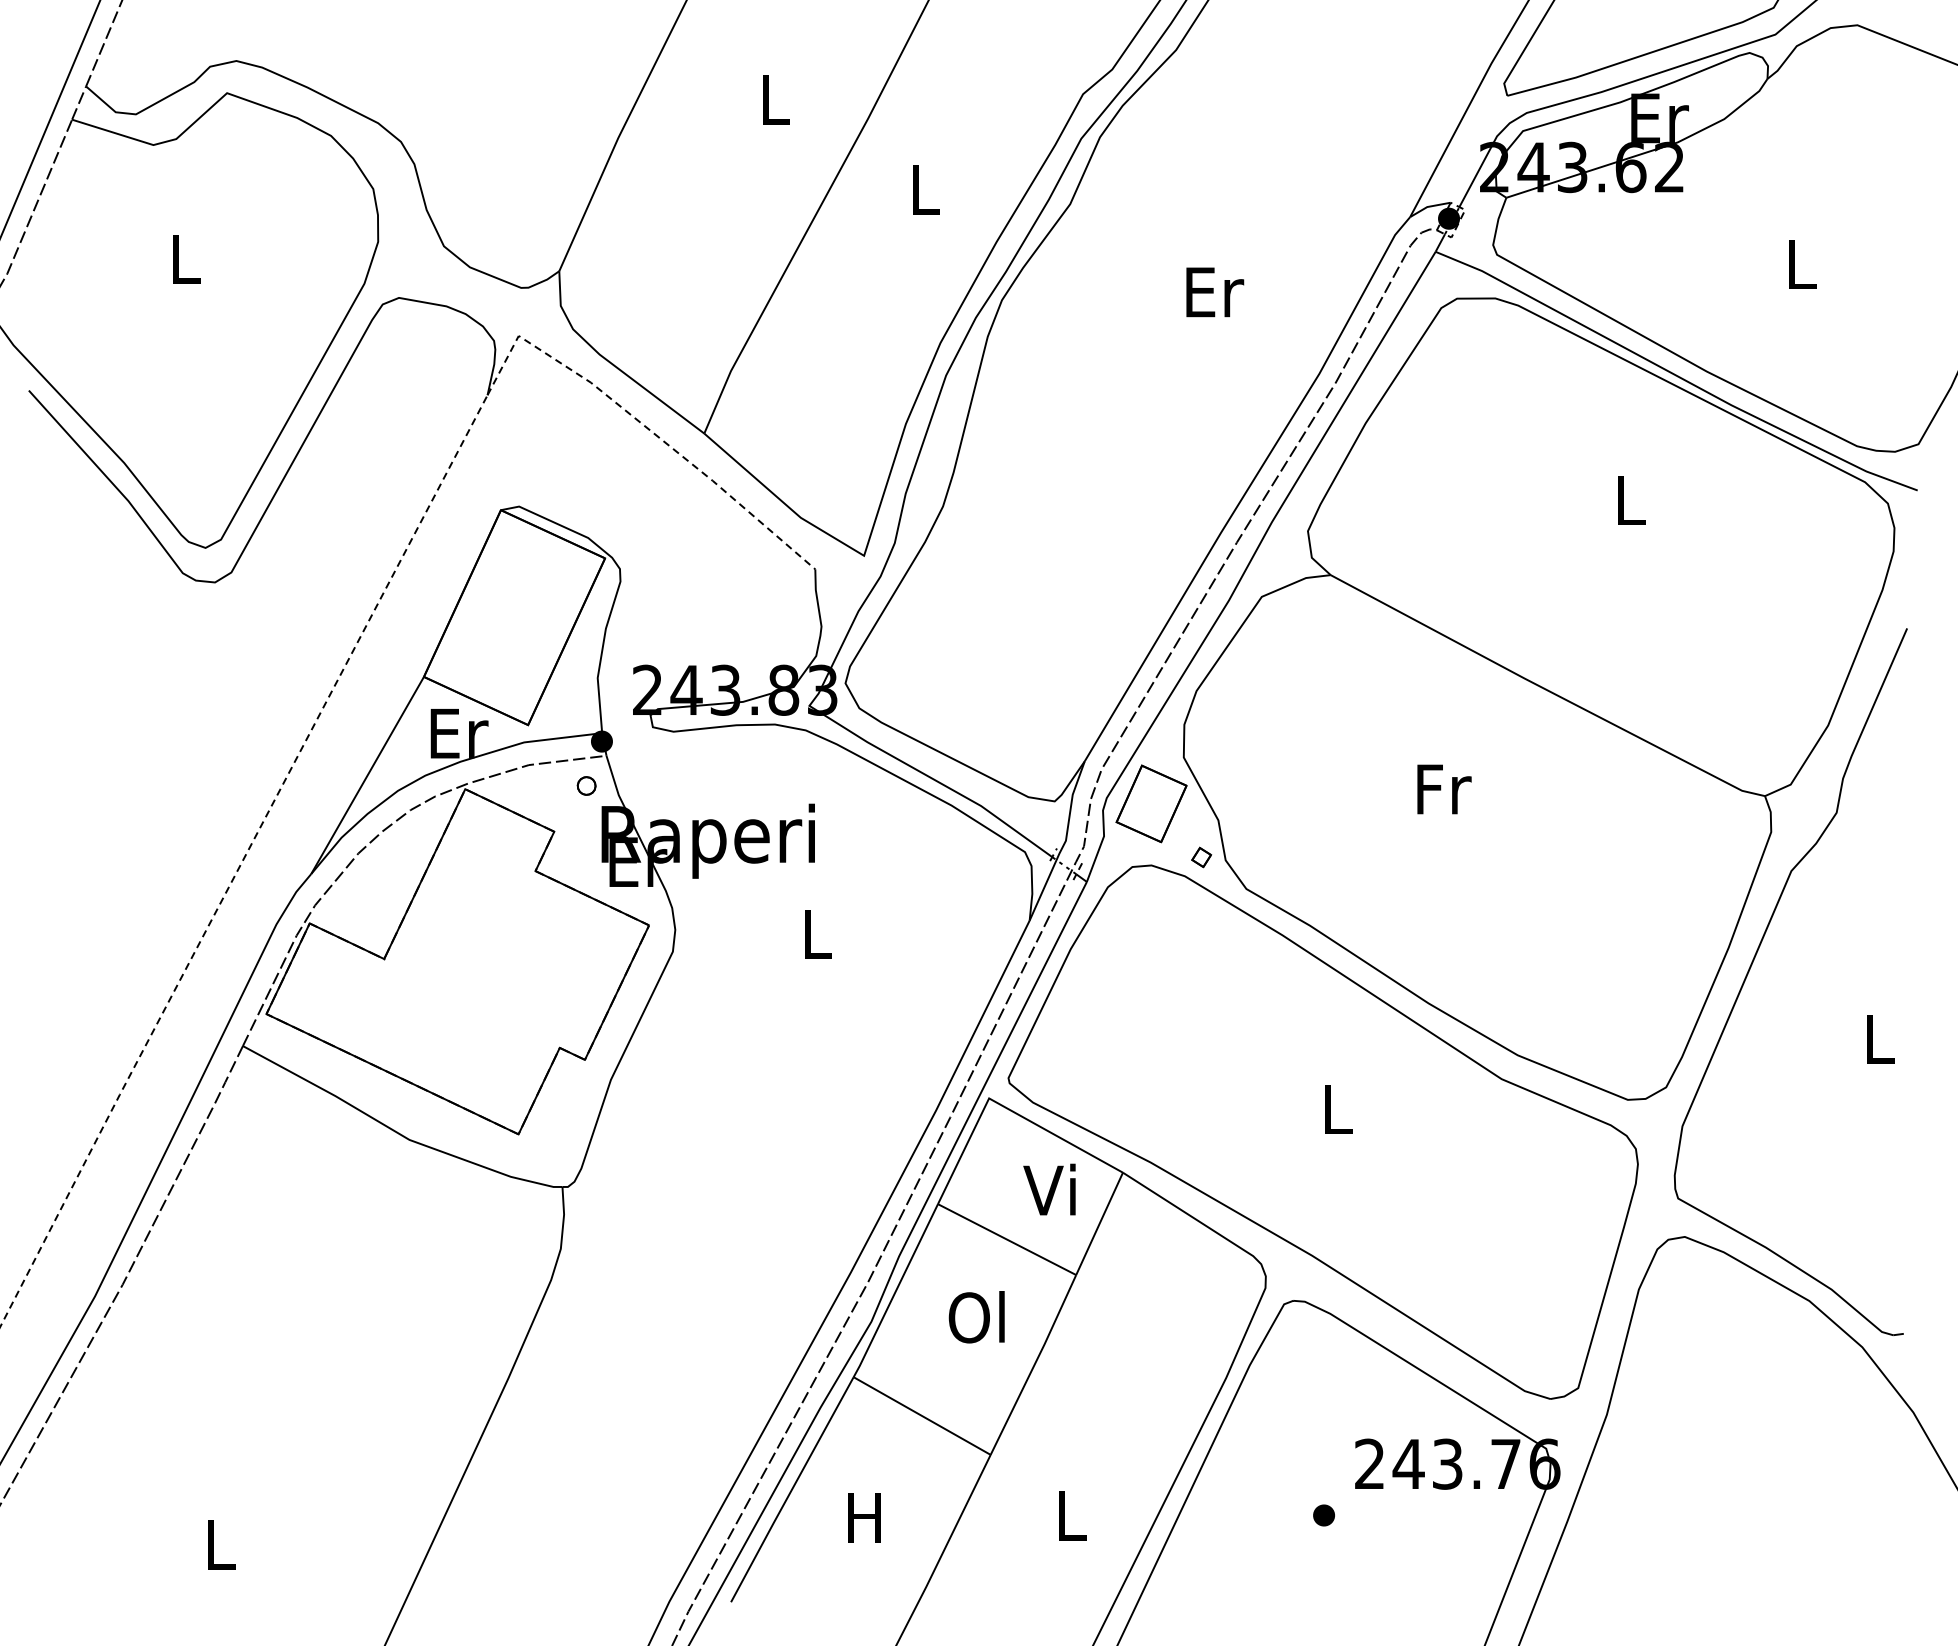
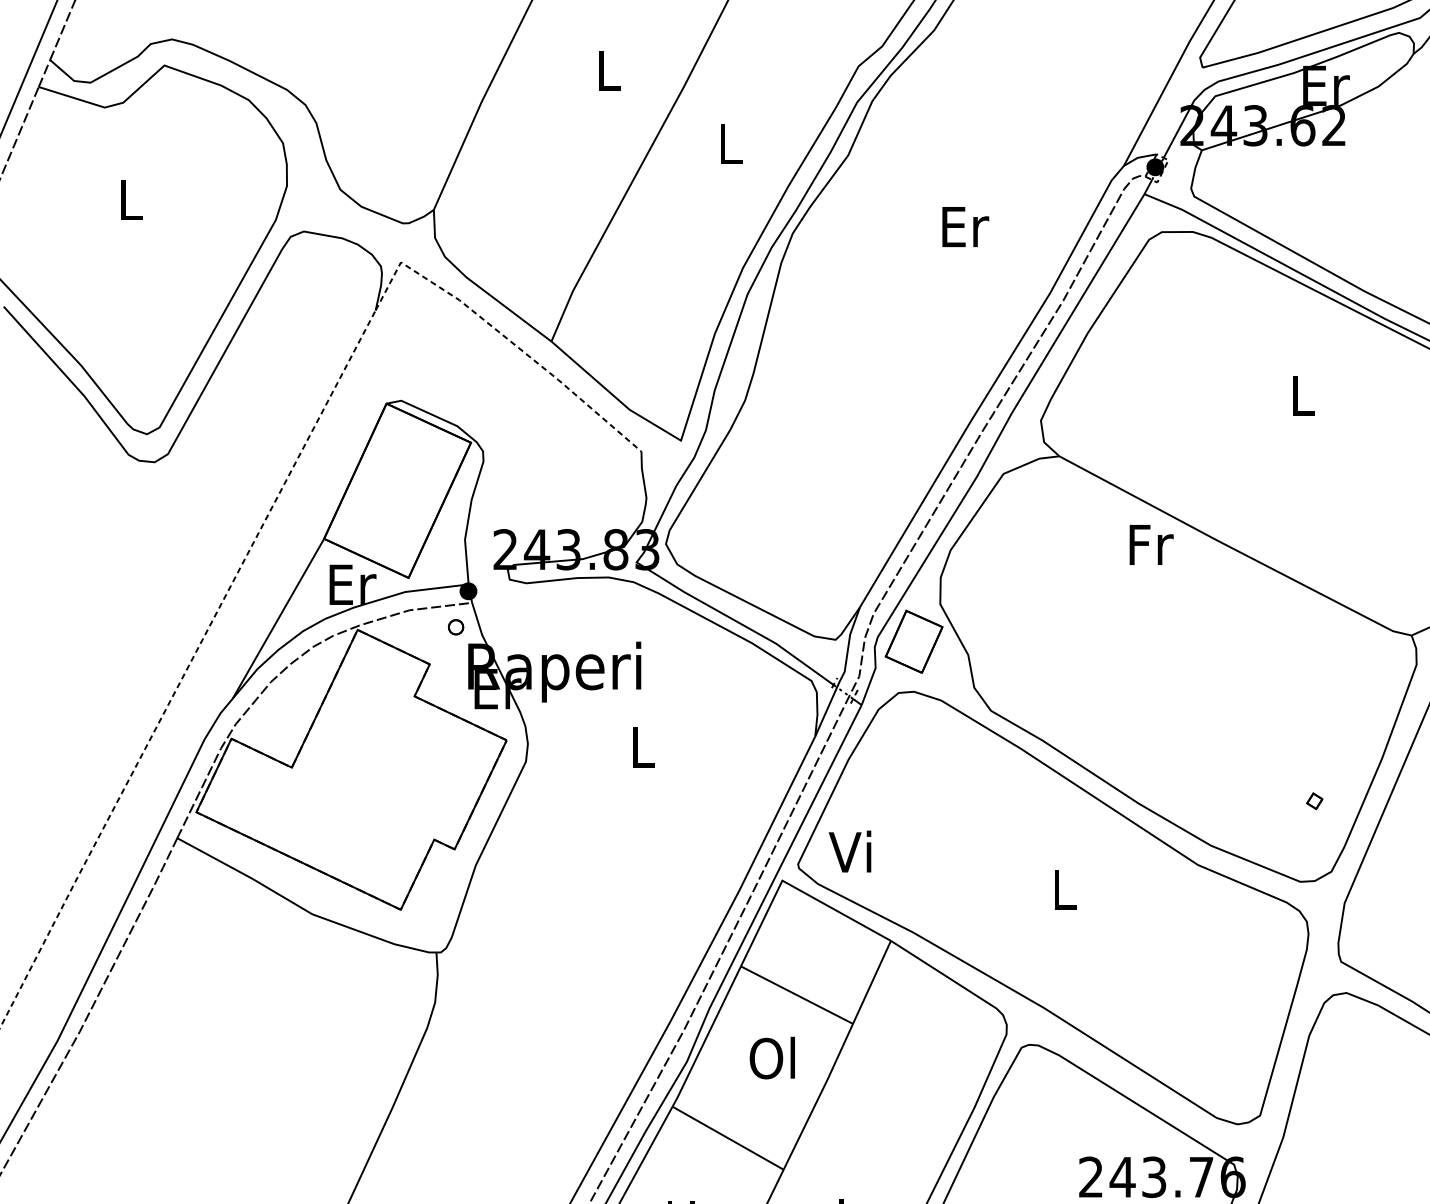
text: (1444, 789) -> (1151, 545), moved
part: (1201, 857) -> (1314, 801), moved
text: (1049, 1189) -> (850, 851), moved

